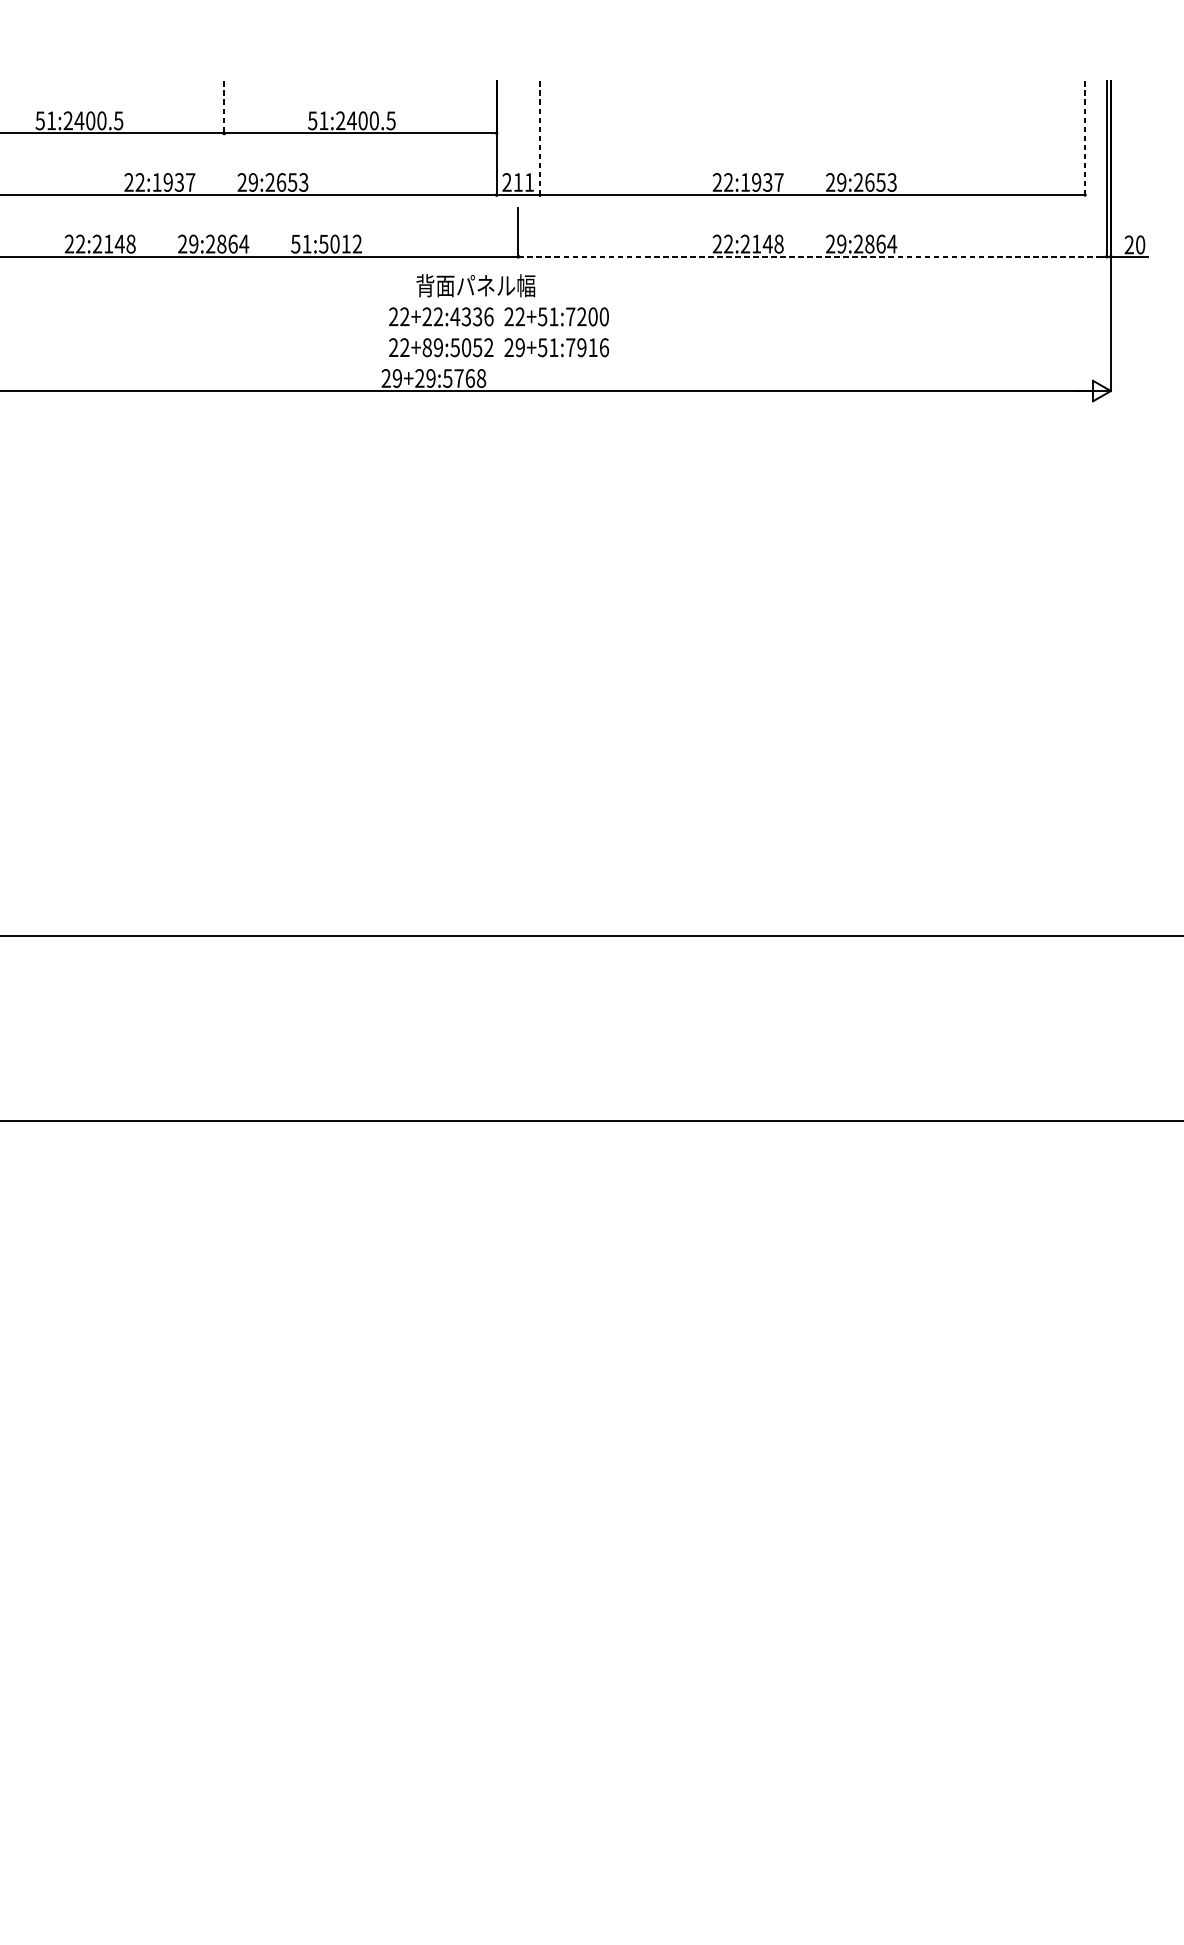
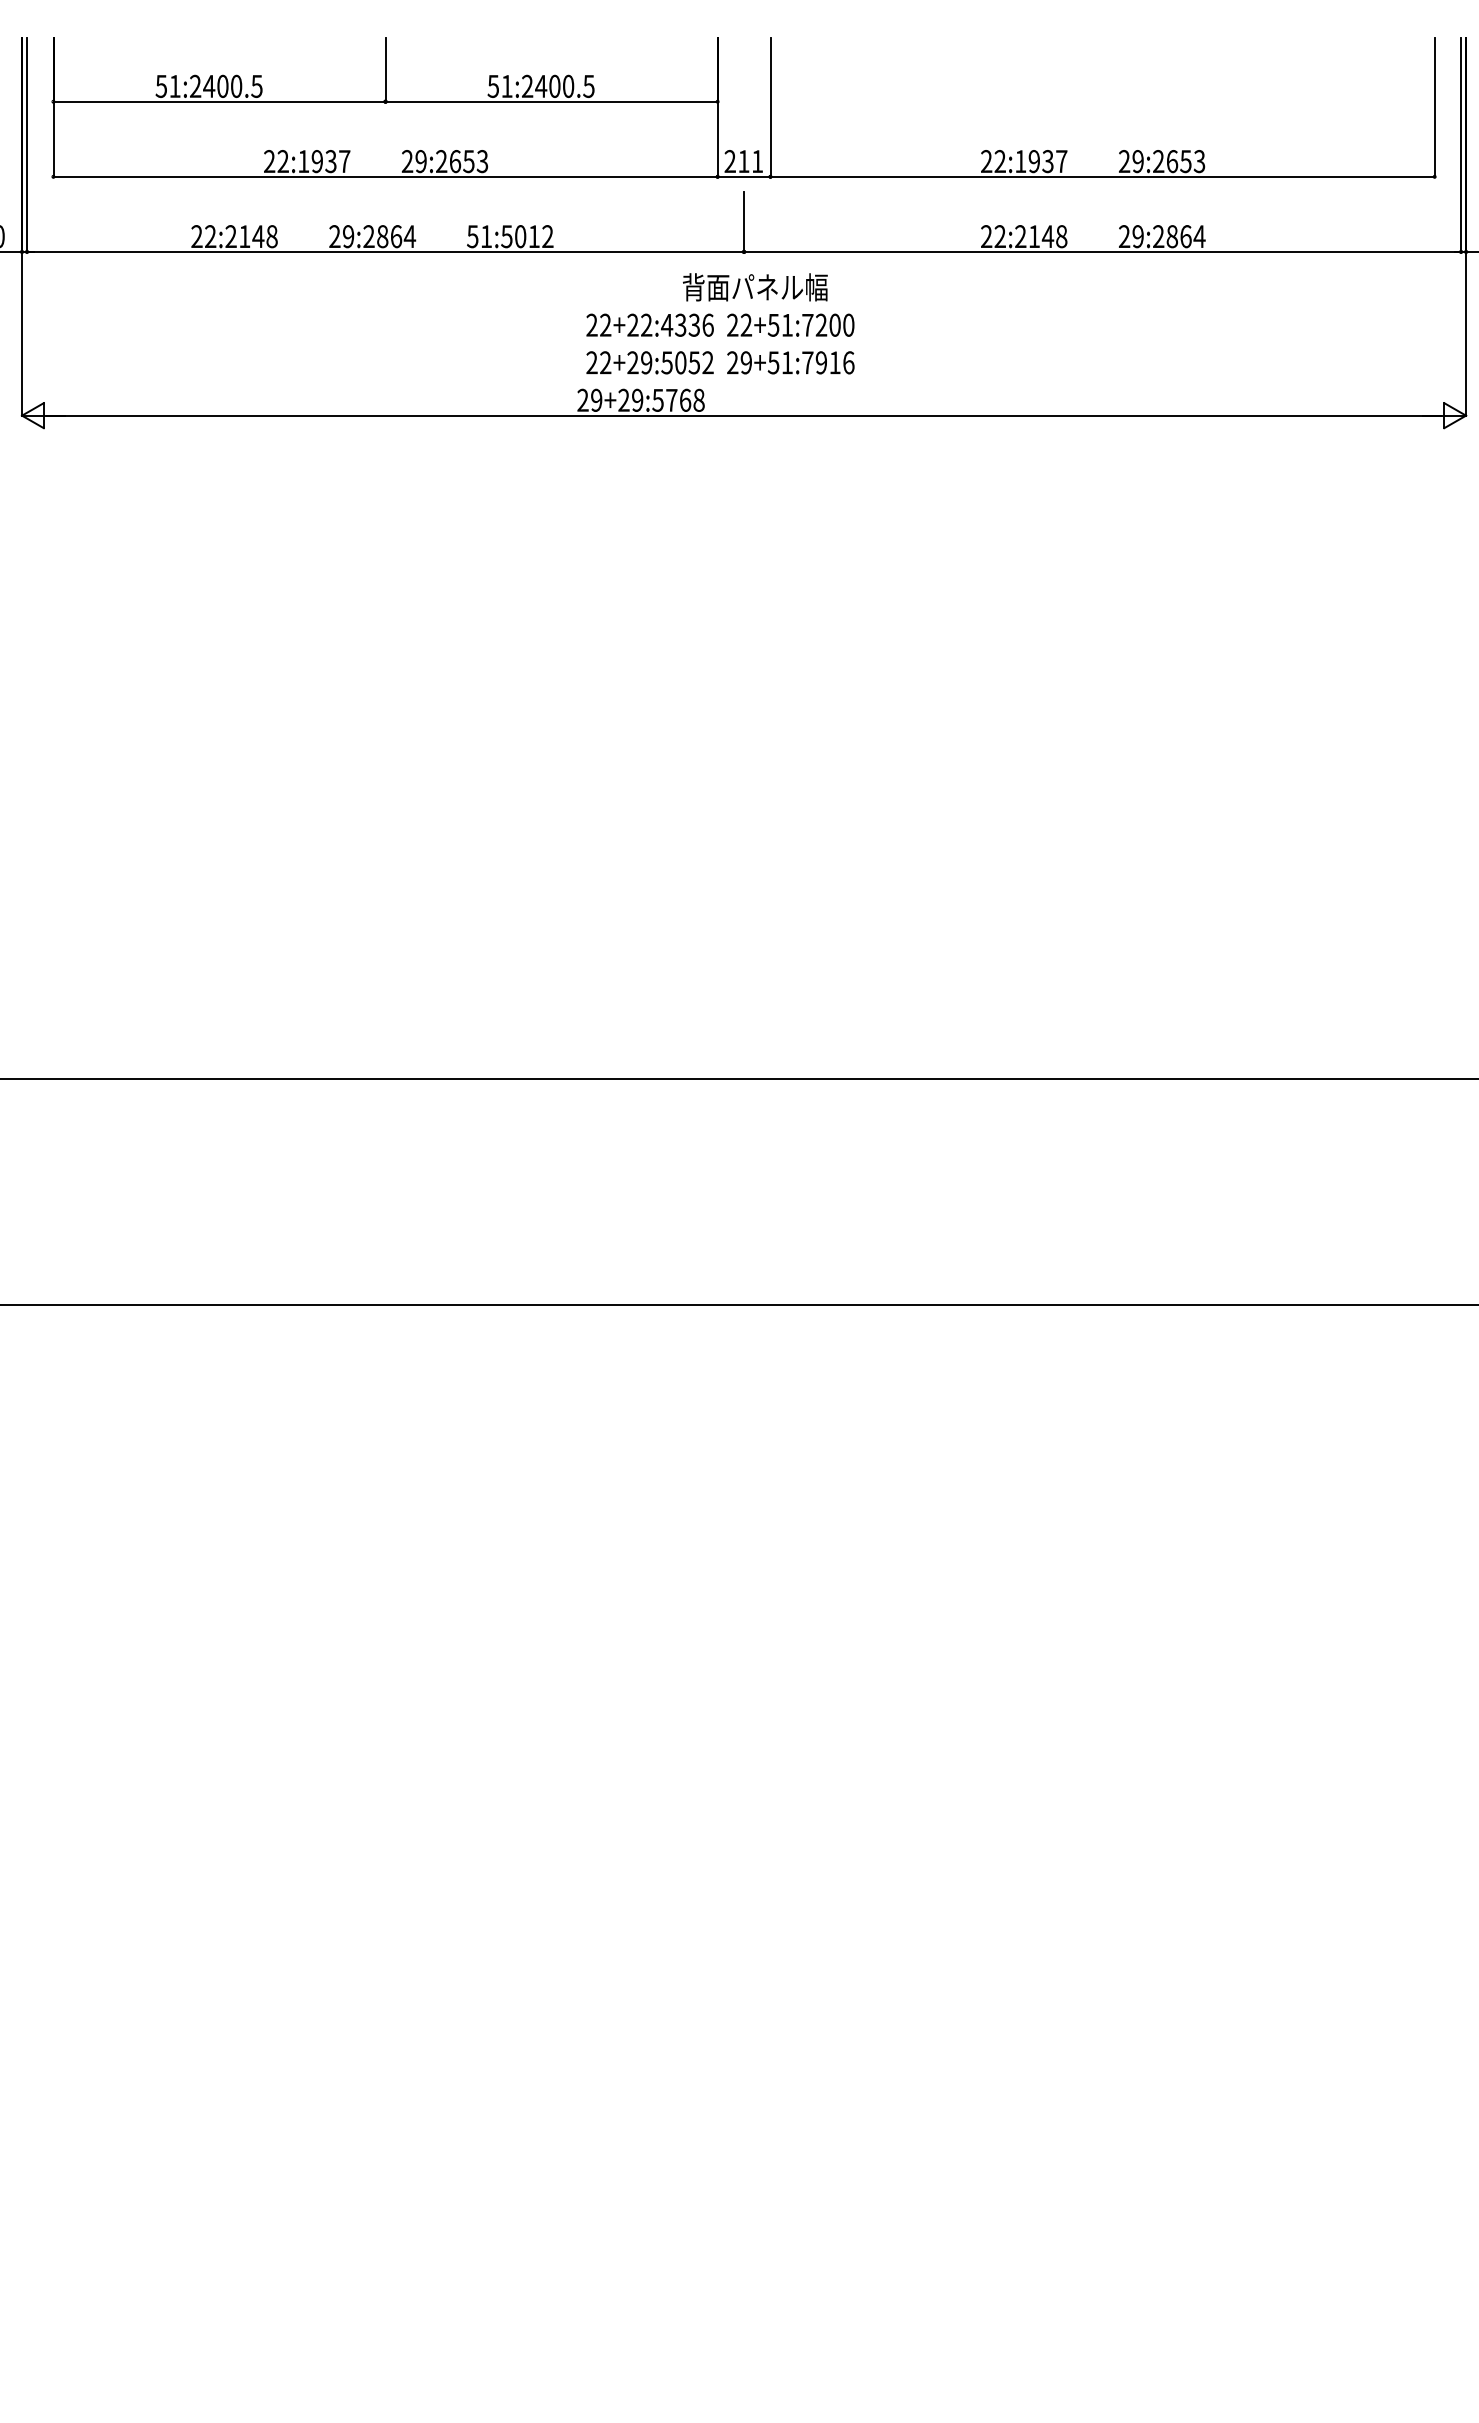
line: (224, 107) -> (385, 70), dashed -> solid
line: (540, 138) -> (770, 108), dashed -> solid
line: (1084, 138) -> (1434, 108), dashed -> solid
line: (812, 256) -> (1102, 251), dashed -> solid
text: (476, 285) -> (755, 287), moved
text: (426, 347) -> (632, 362), 22+89:5052 -> 22+29:5052

